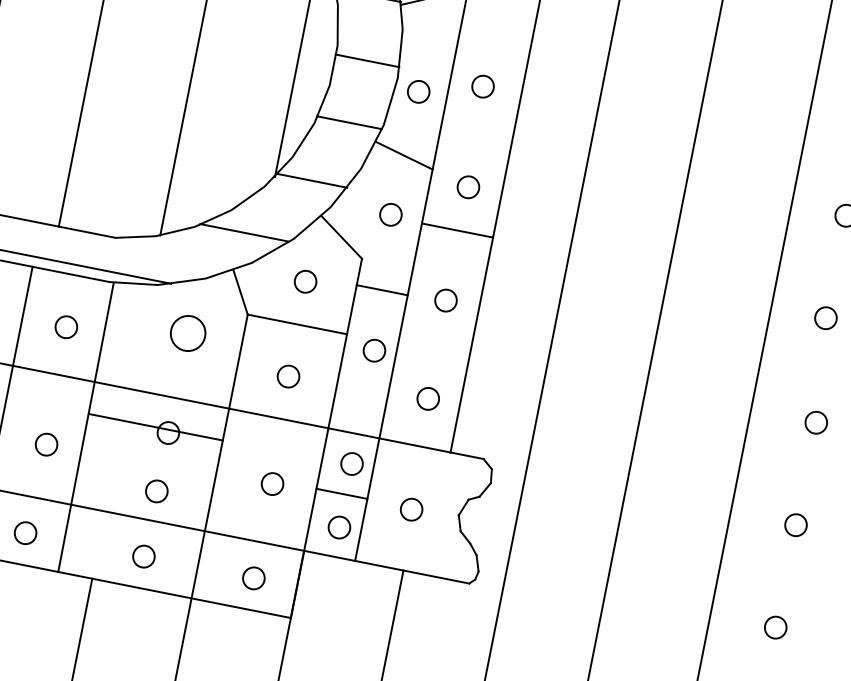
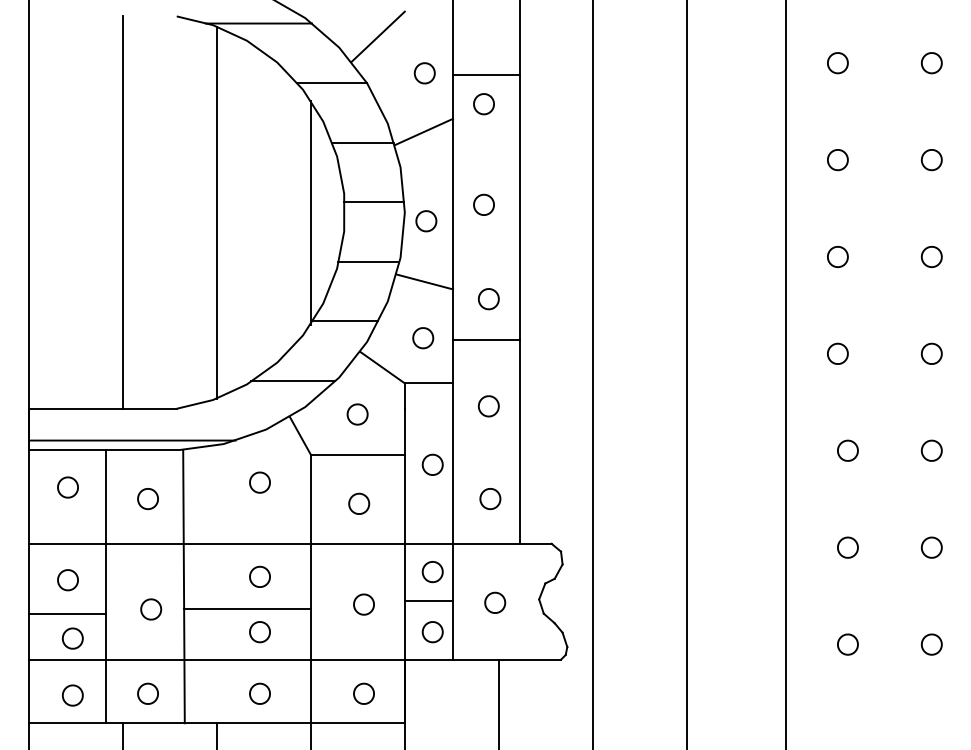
line: (381, 290) -> (428, 383), moved
part: (187, 333) -> (259, 482), size x0.62
line: (155, 426) -> (247, 608), moved

